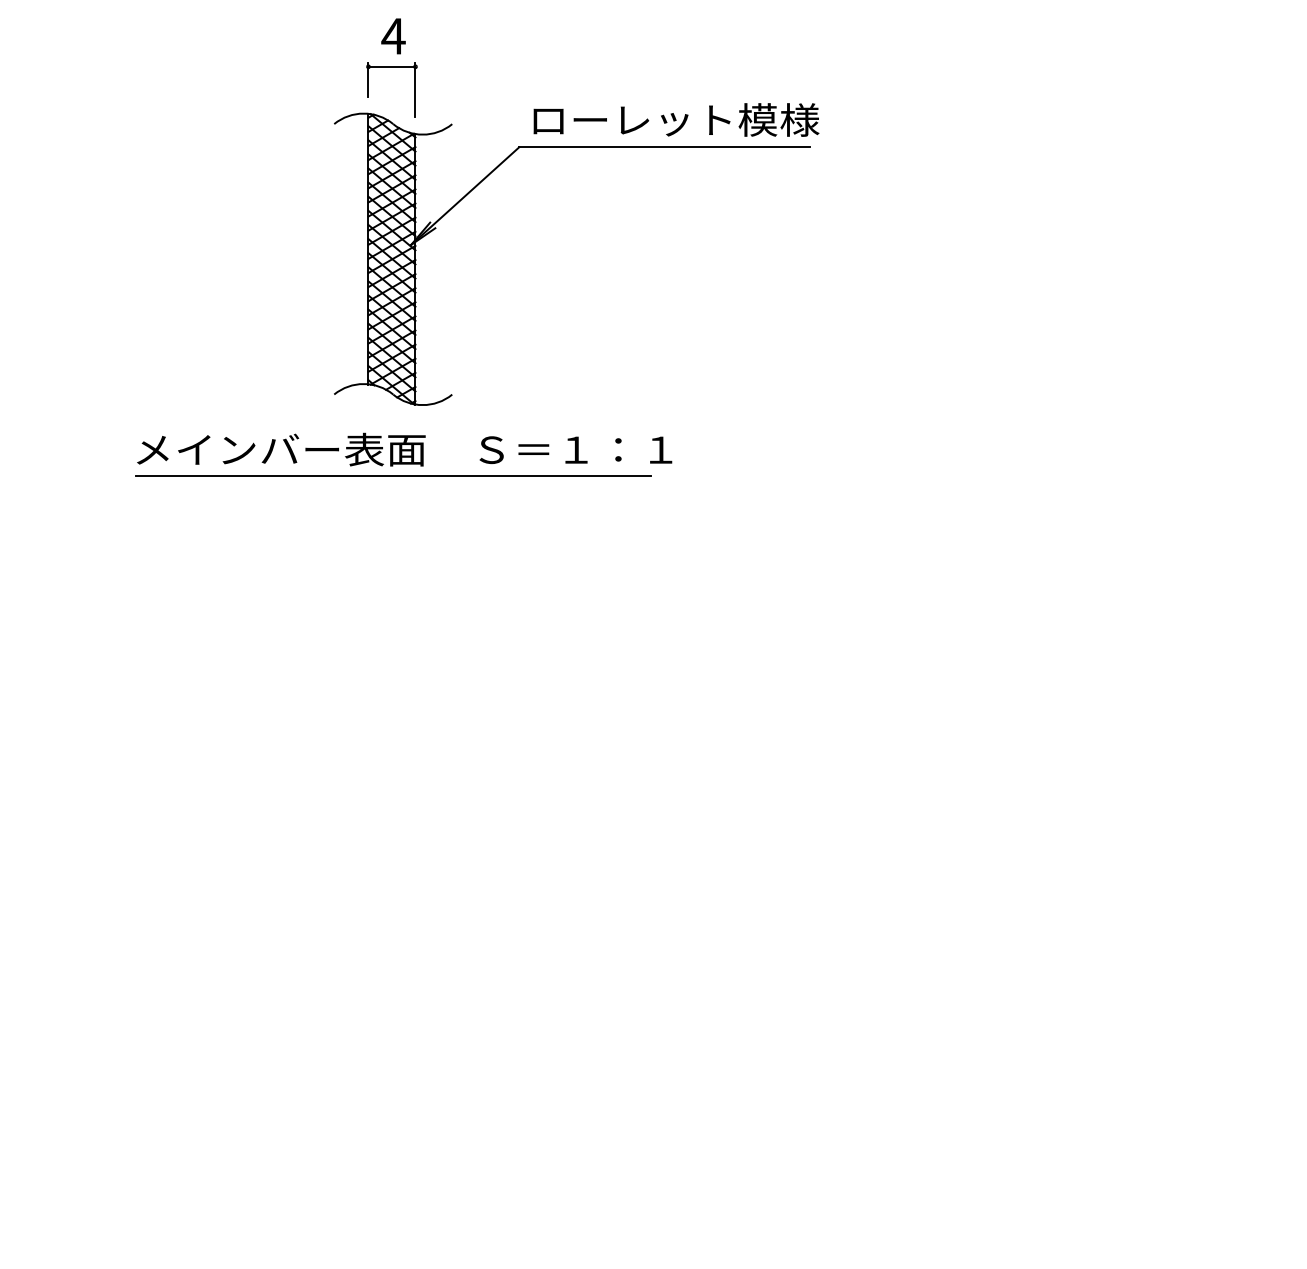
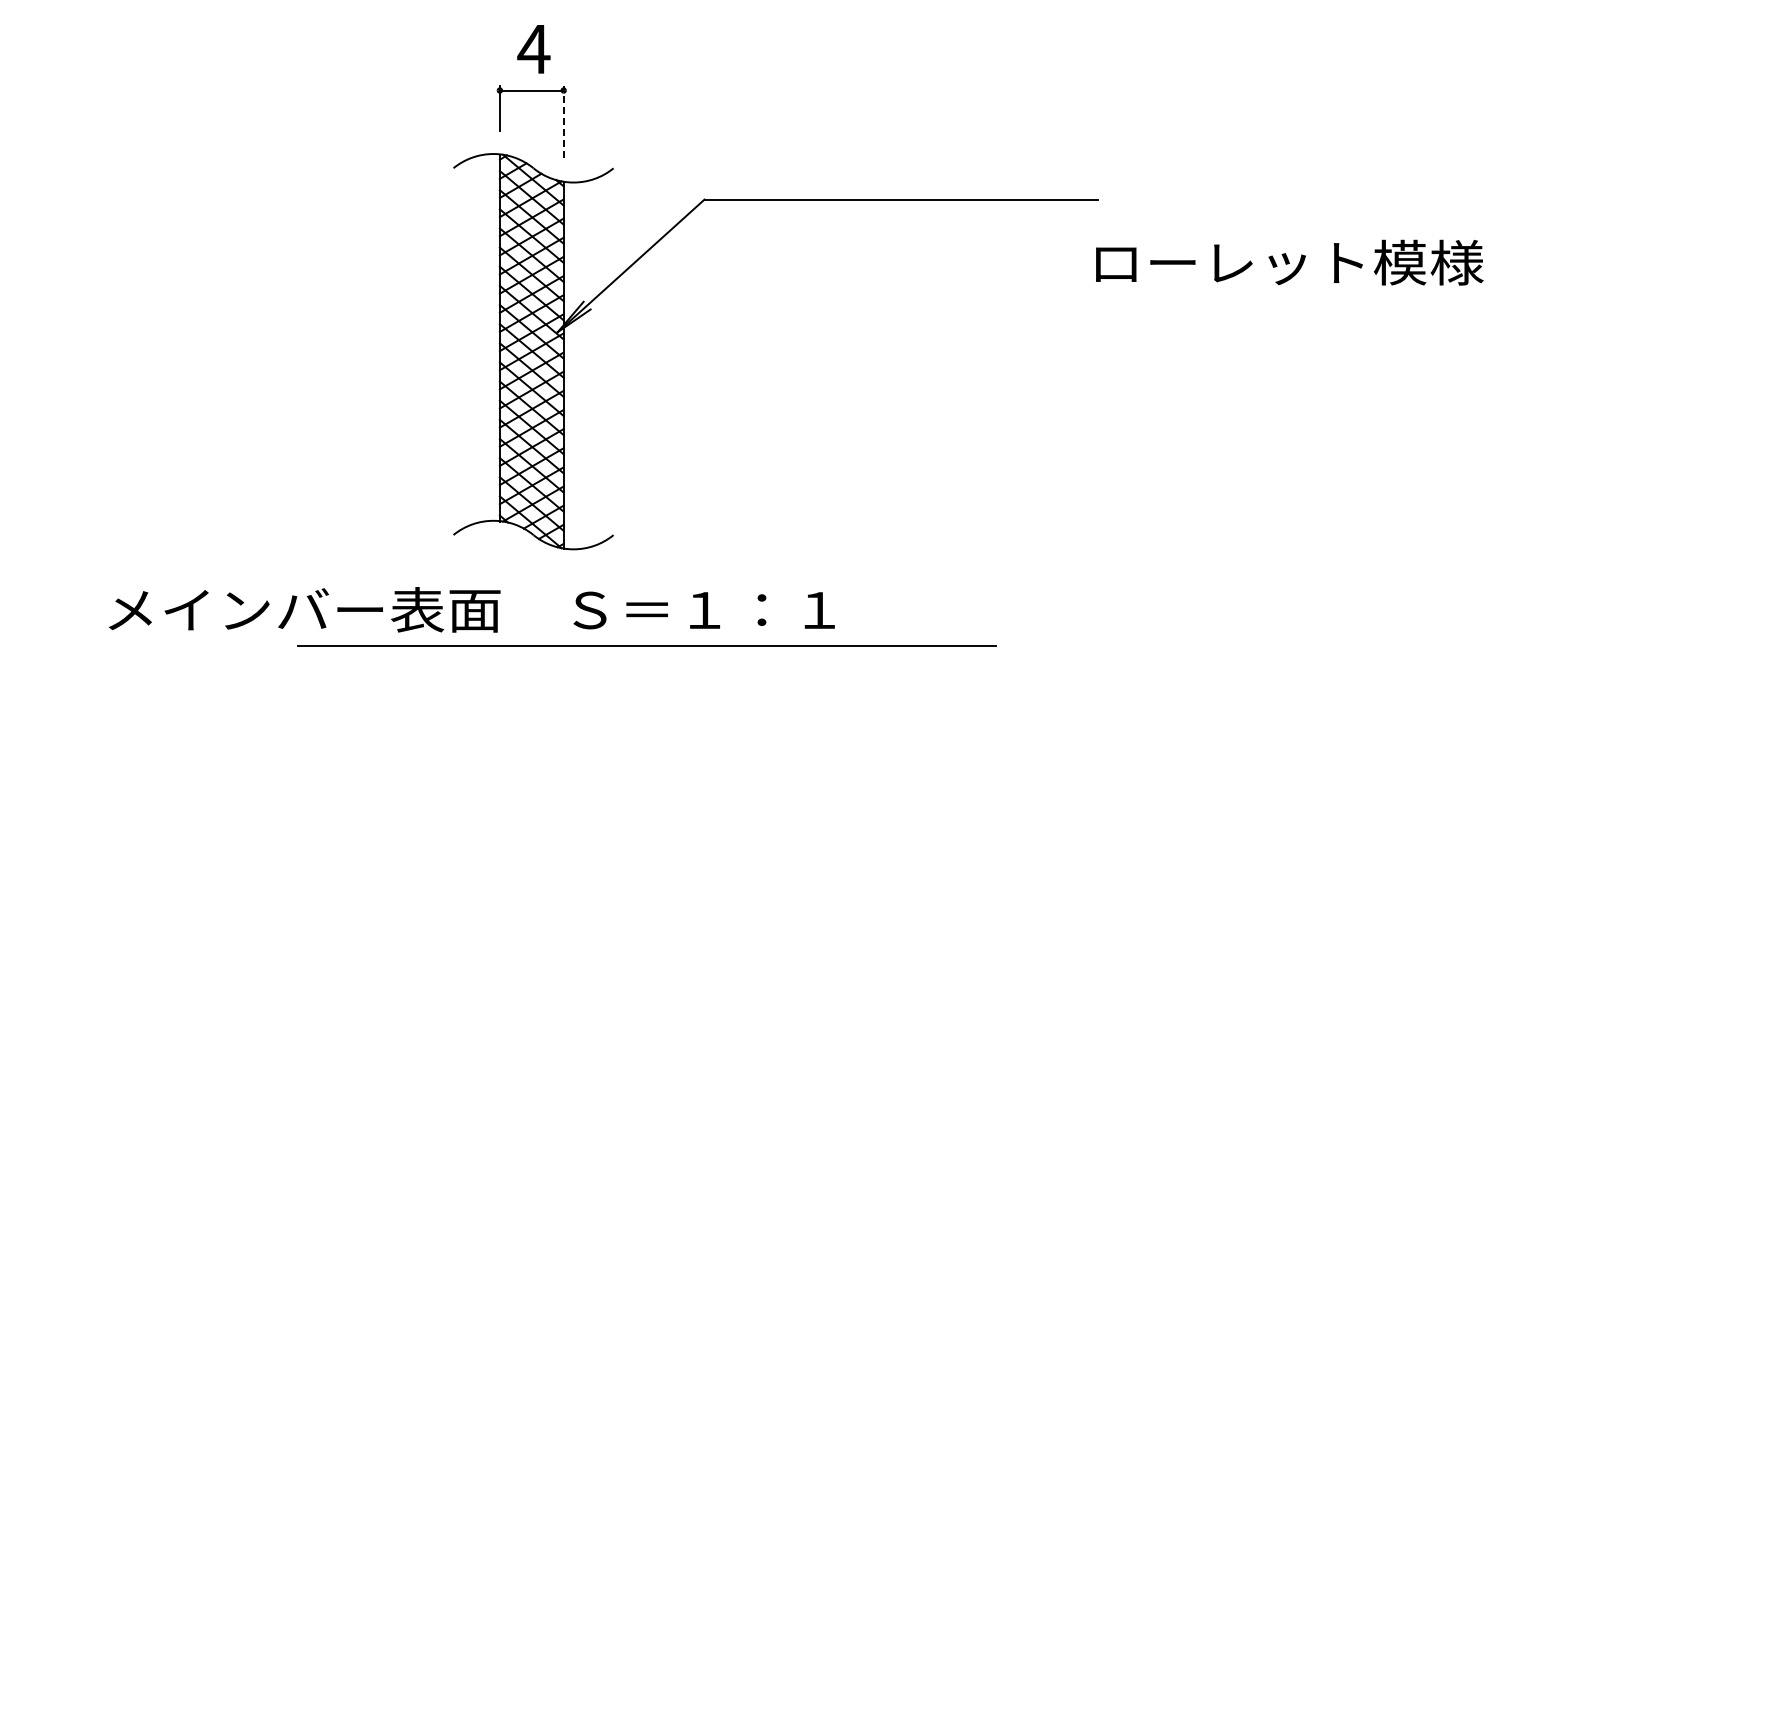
line: (415, 89) -> (563, 121), solid -> dashed
text: (676, 119) -> (1289, 262), moved
text: (404, 449) -> (471, 609), moved
line: (393, 475) -> (646, 645), moved

